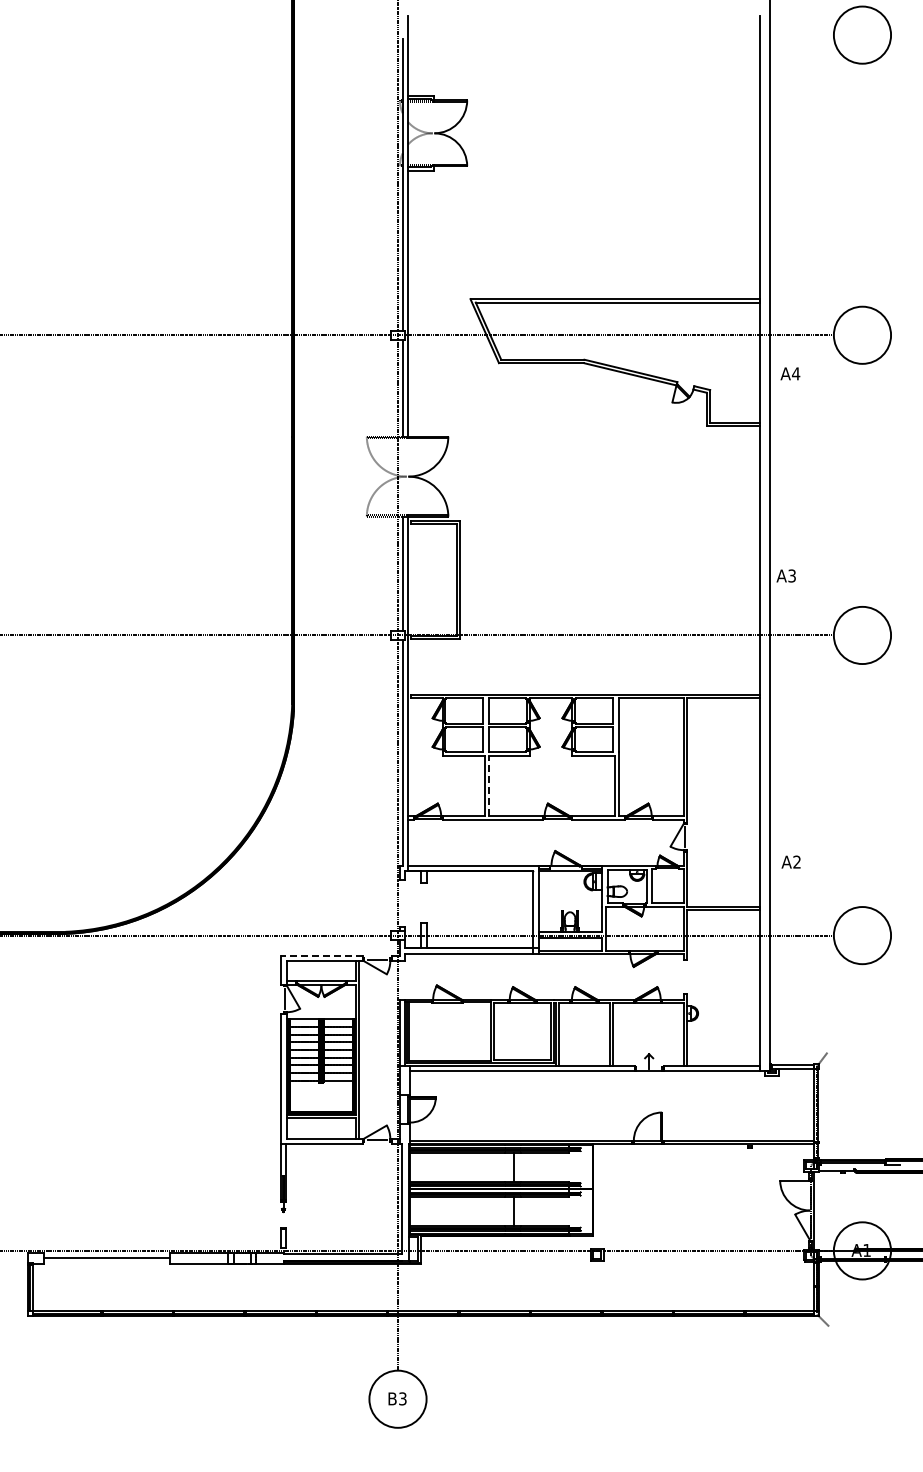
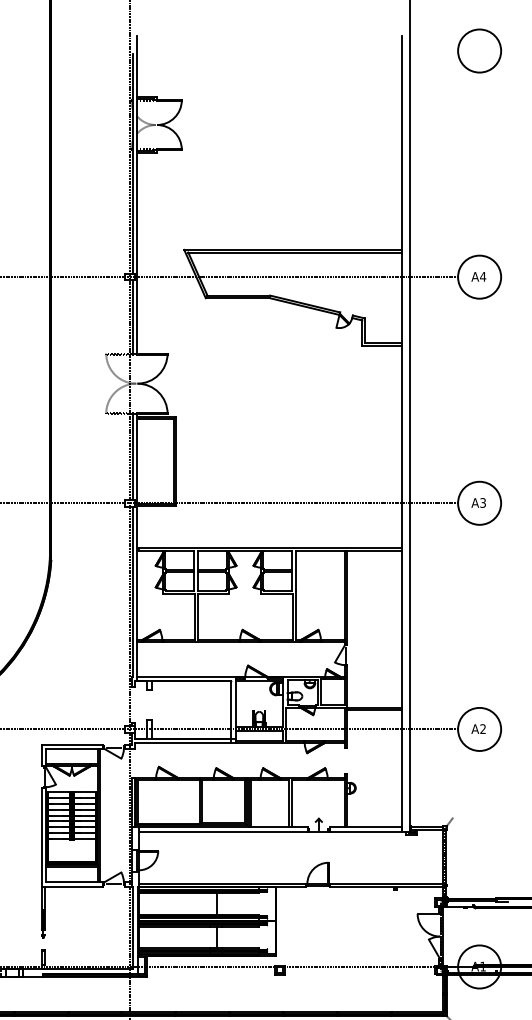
text: (790, 373) -> (478, 276), moved
text: (785, 575) -> (478, 502), moved
line: (489, 785) -> (198, 616), dashed -> solid
text: (790, 861) -> (478, 728), moved
line: (322, 955) -> (72, 744), dashed -> solid

